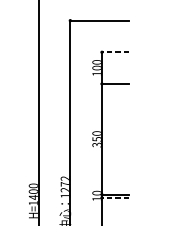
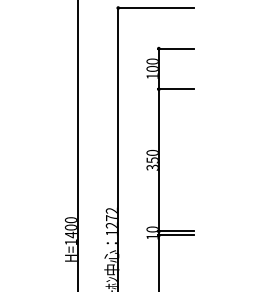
line: (115, 52) -> (176, 48), dashed -> solid
line: (115, 197) -> (176, 235), dashed -> solid

